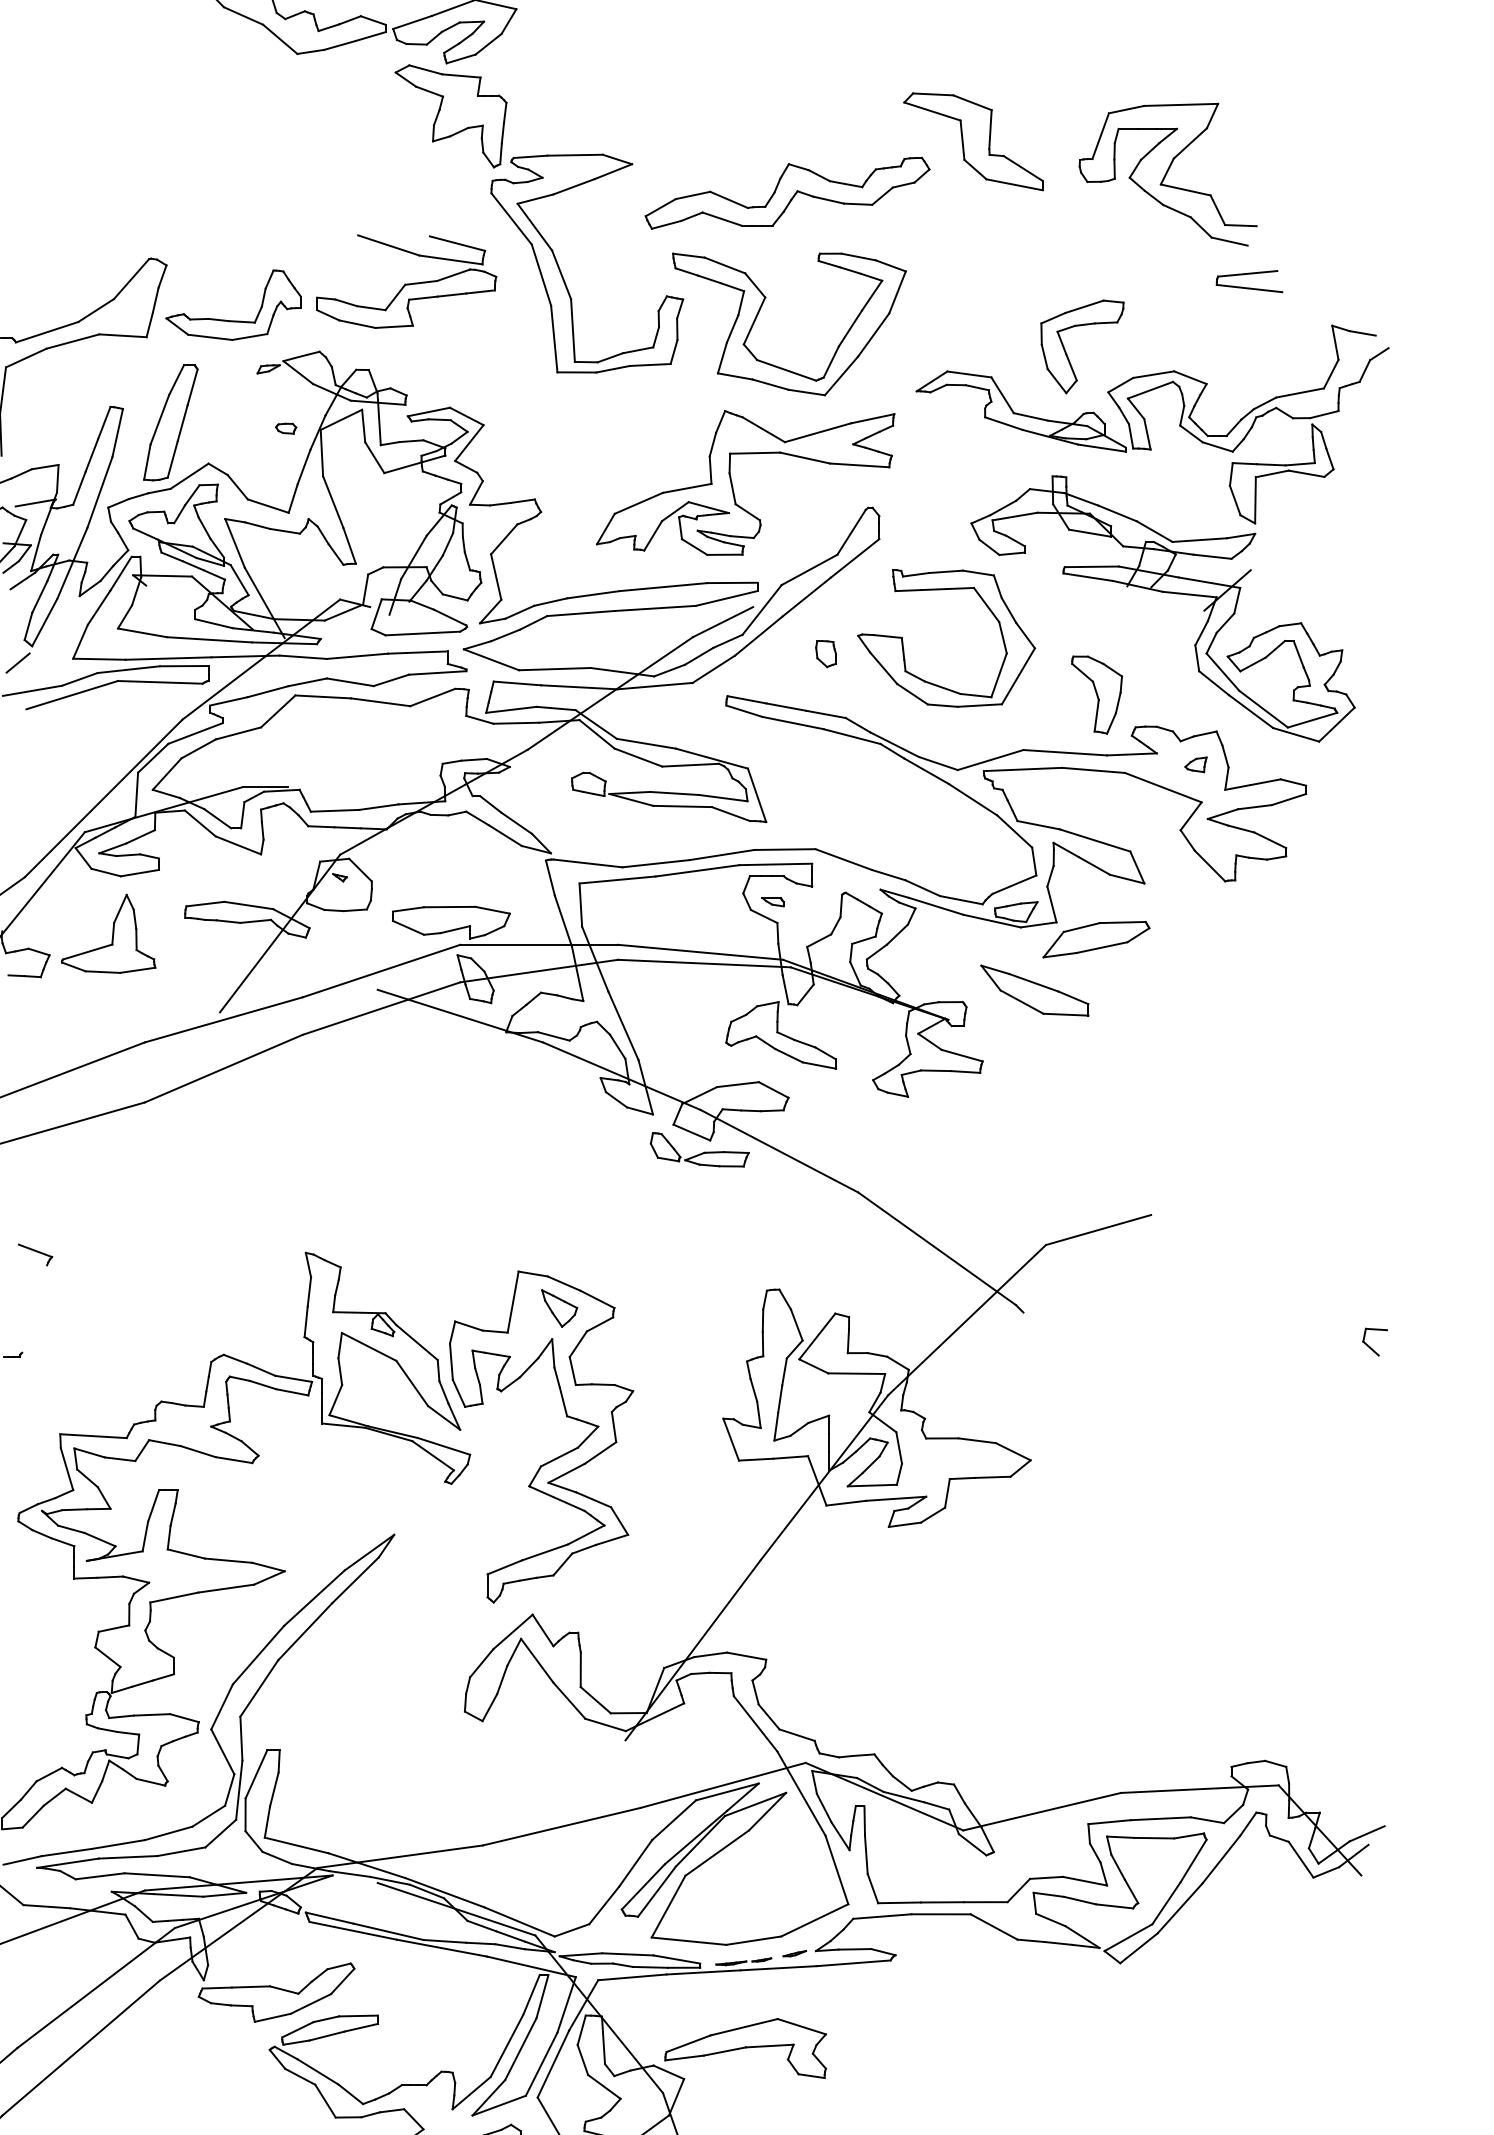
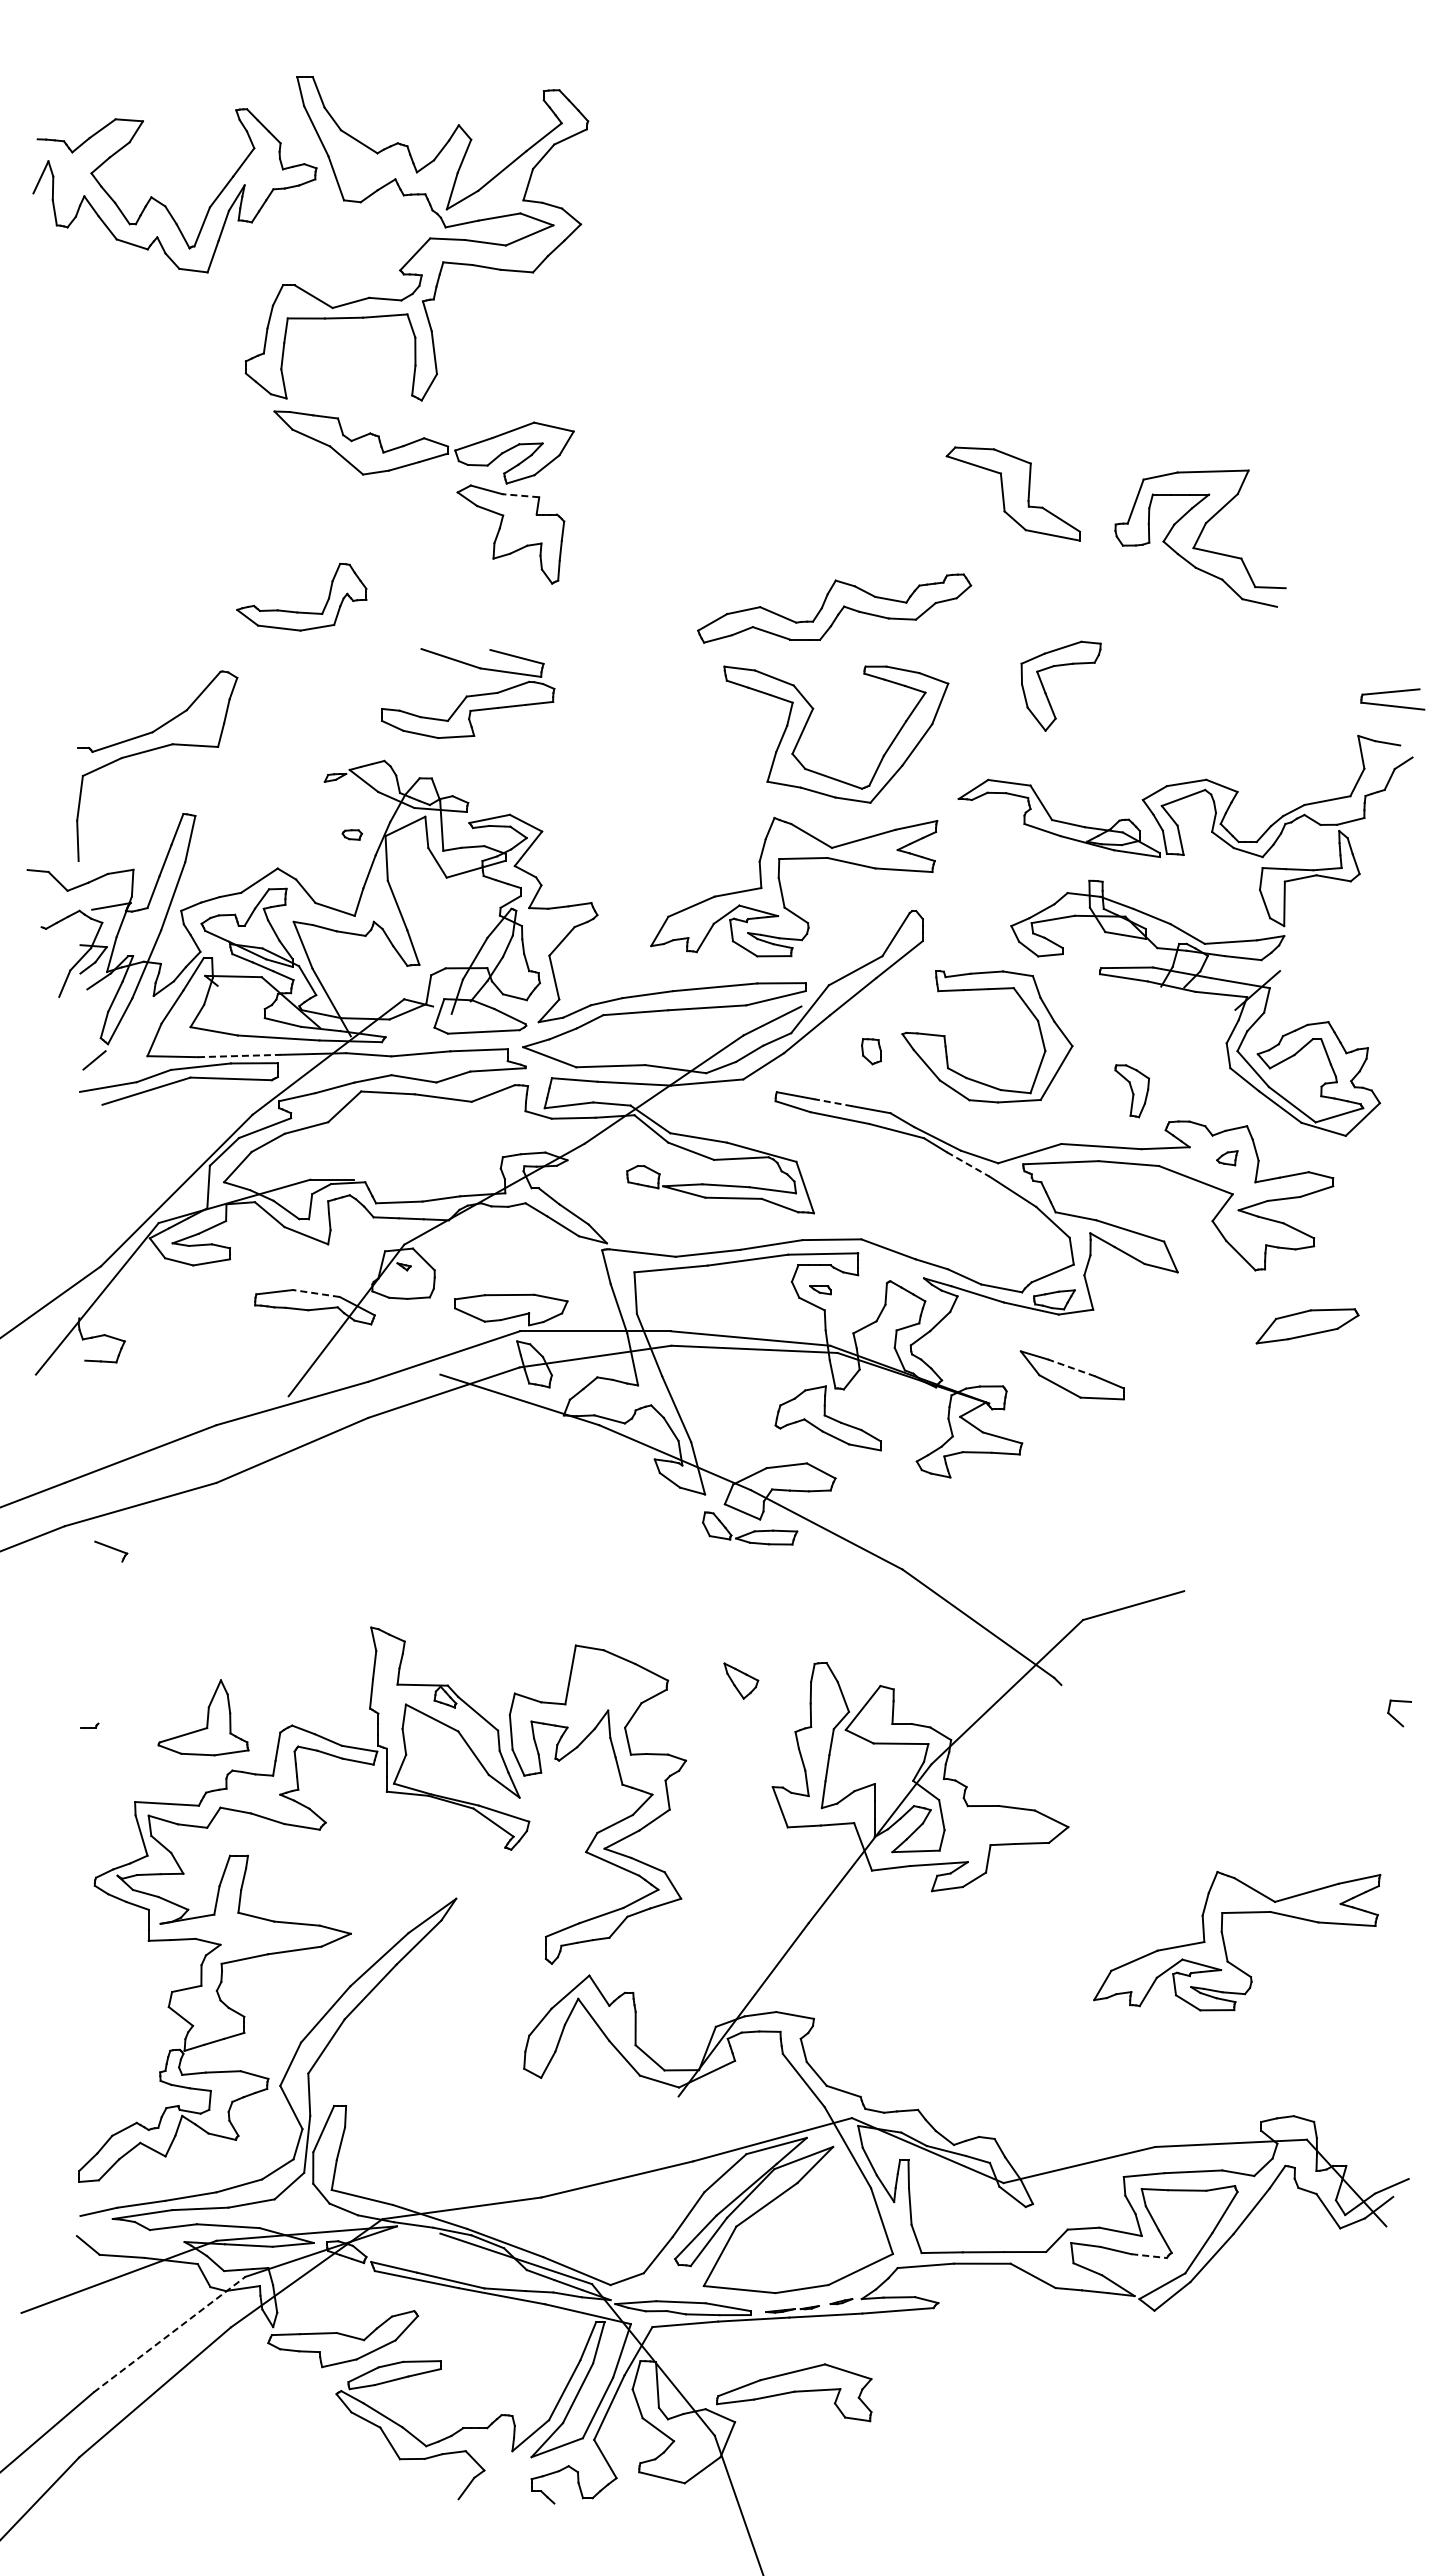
line: (461, 75) -> (520, 495), solid -> dashed
part: (972, 141) -> (1012, 493), moved
part: (1168, 174) -> (1200, 538), moved
part: (561, 272) -> (617, 684), removed
part: (1249, 281) -> (1392, 699), moved
part: (233, 320) -> (301, 611), moved
part: (1067, 353) -> (1046, 692), moved
part: (170, 423) -> (241, 829), removed
line: (168, 659) -> (239, 1056), solid -> dashed
part: (1097, 695) -> (1132, 1091), size x0.7
line: (785, 706) -> (832, 1102), solid -> dashed
line: (926, 771) -> (968, 1164), solid -> dashed
line: (248, 905) -> (316, 1293), solid -> dashed
part: (108, 933) -> (203, 1717), moved
part: (1096, 939) -> (1307, 1326), moved
line: (1033, 982) -> (1071, 1367), solid -> dashed
part: (35, 1254) -> (111, 1551), moved
part: (559, 1307) -> (741, 1680), moved
part: (1194, 1582) -> (1225, 1944), added
line: (1115, 1906) -> (1149, 2256), solid -> dashed
line: (96, 1987) -> (169, 2334), solid -> dashed

